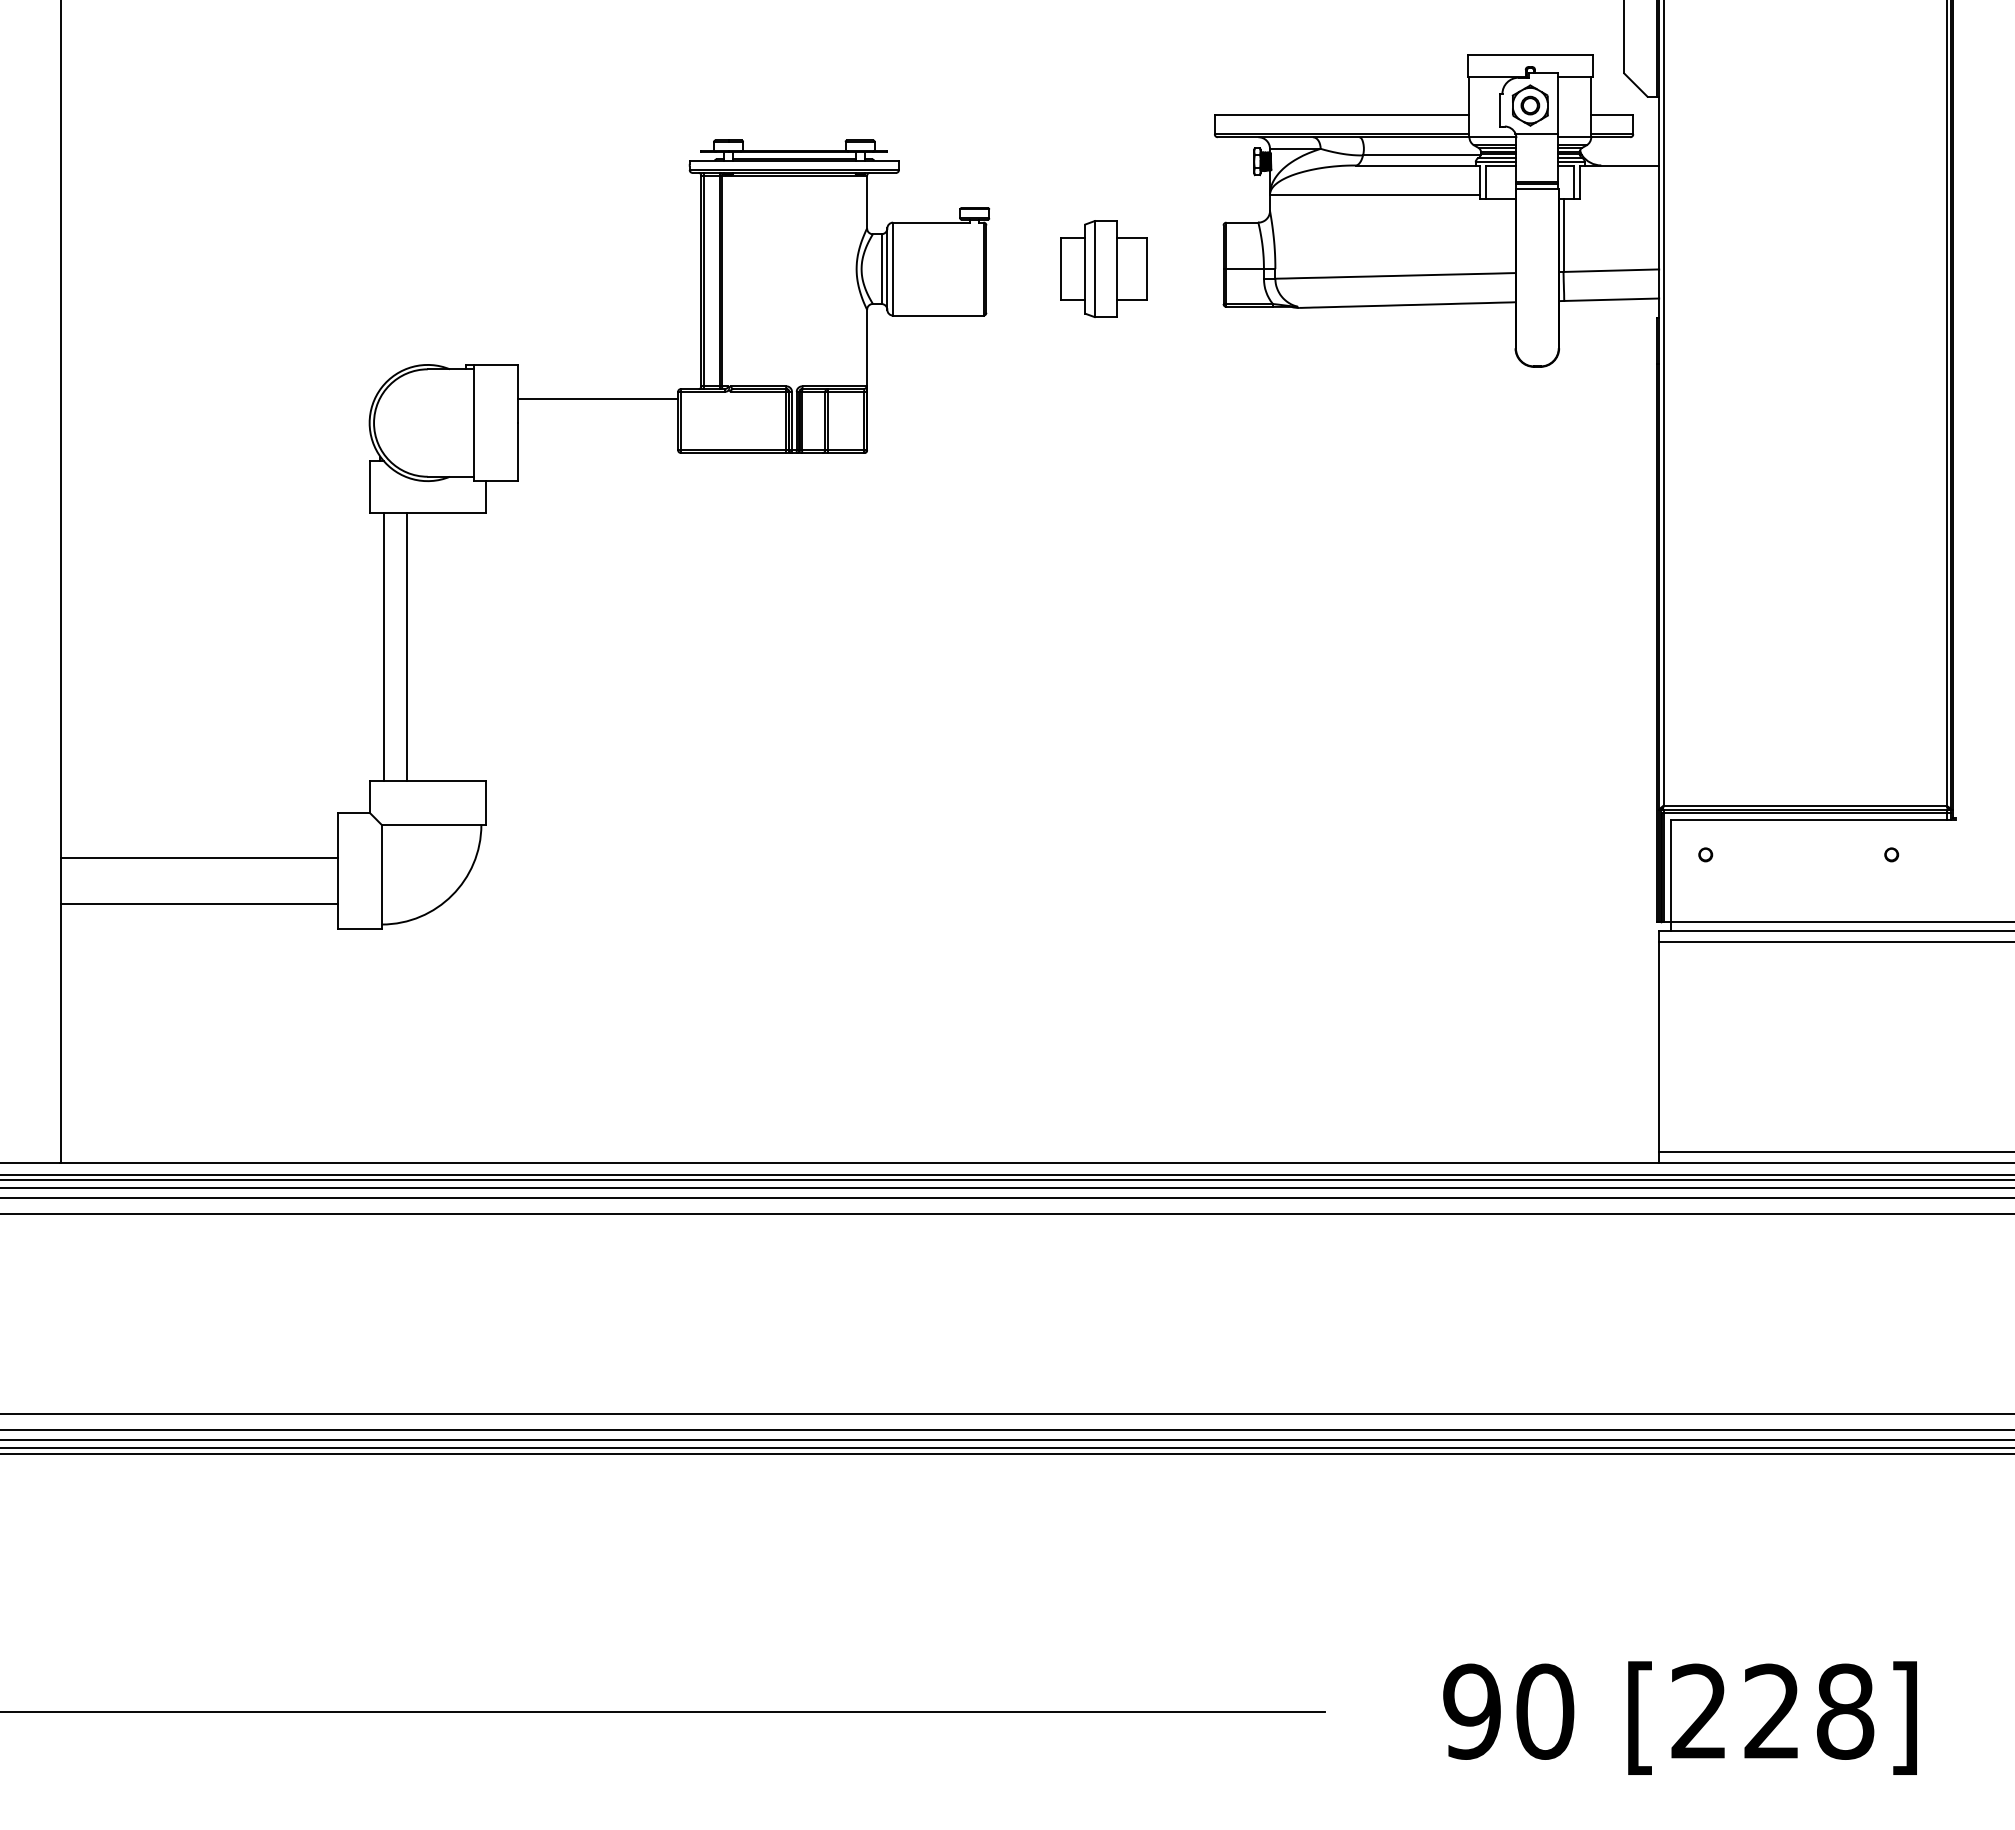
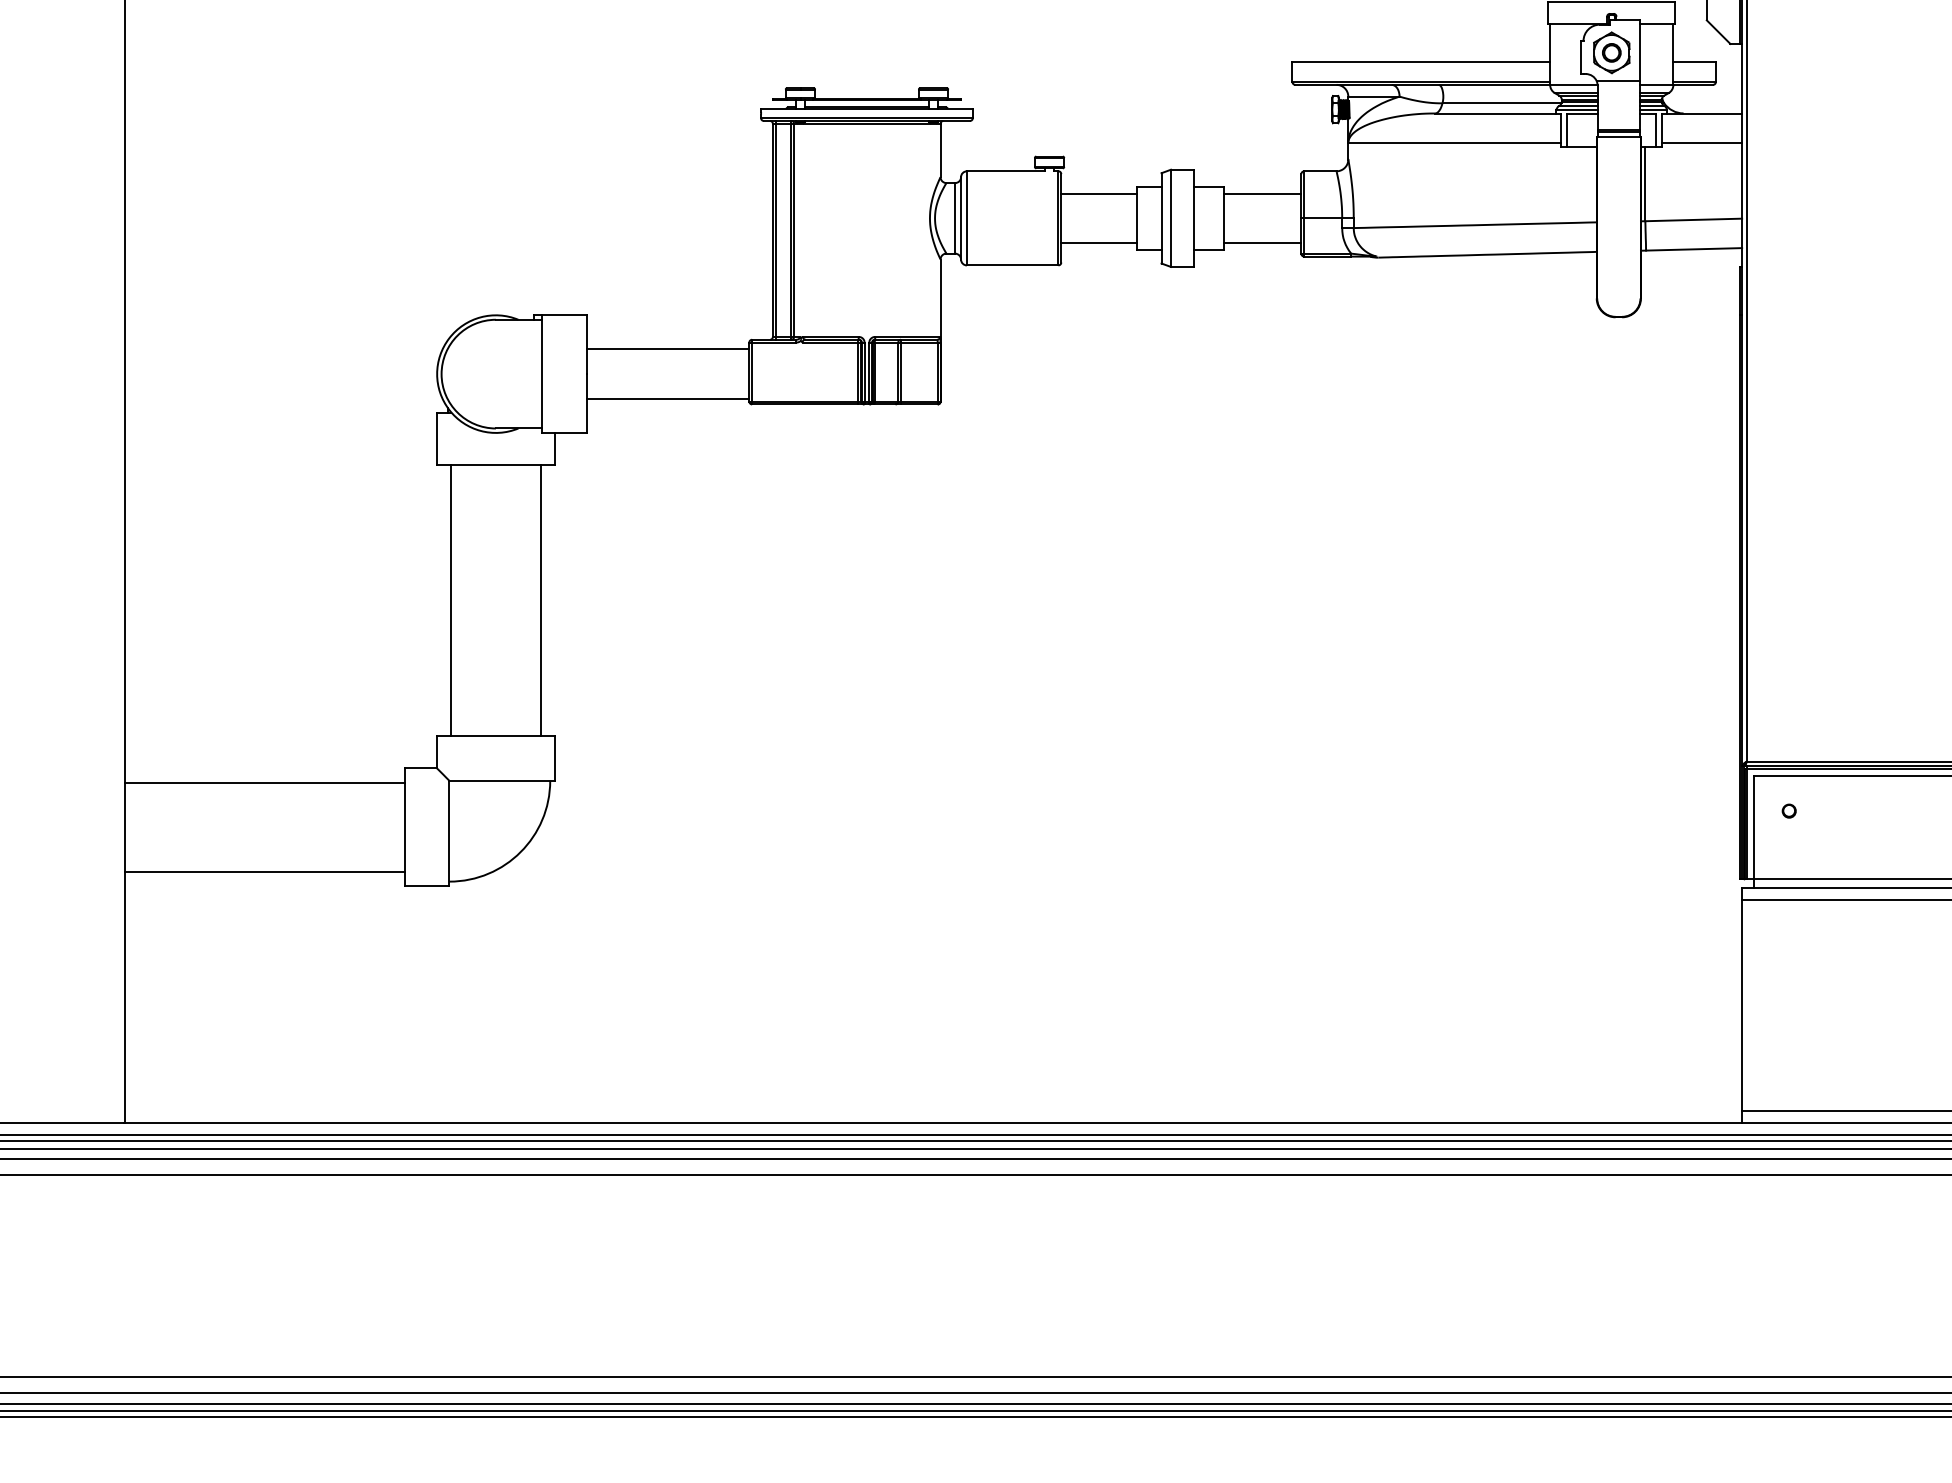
line: (1619, 194) -> (1701, 142), added
line: (1023, 244) -> (1098, 193), added
line: (1185, 244) -> (1262, 193), added
line: (1023, 293) -> (1098, 243), added
line: (1185, 293) -> (1262, 243), added
line: (597, 447) -> (667, 398), added
line: (406, 646) -> (540, 600), moved
line: (199, 858) -> (264, 872), moved
line: (199, 903) -> (264, 782), moved

